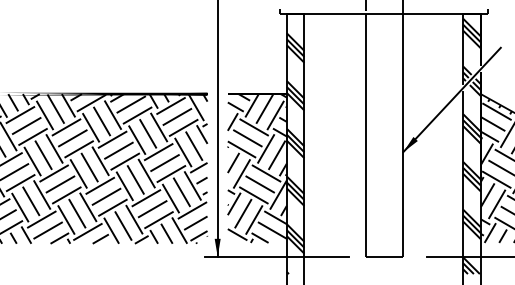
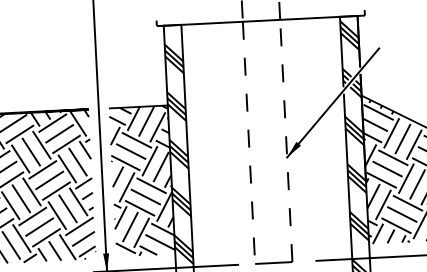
line: (403, 135) -> (286, 140), solid -> dashed
line: (366, 136) -> (249, 143), solid -> dashed

